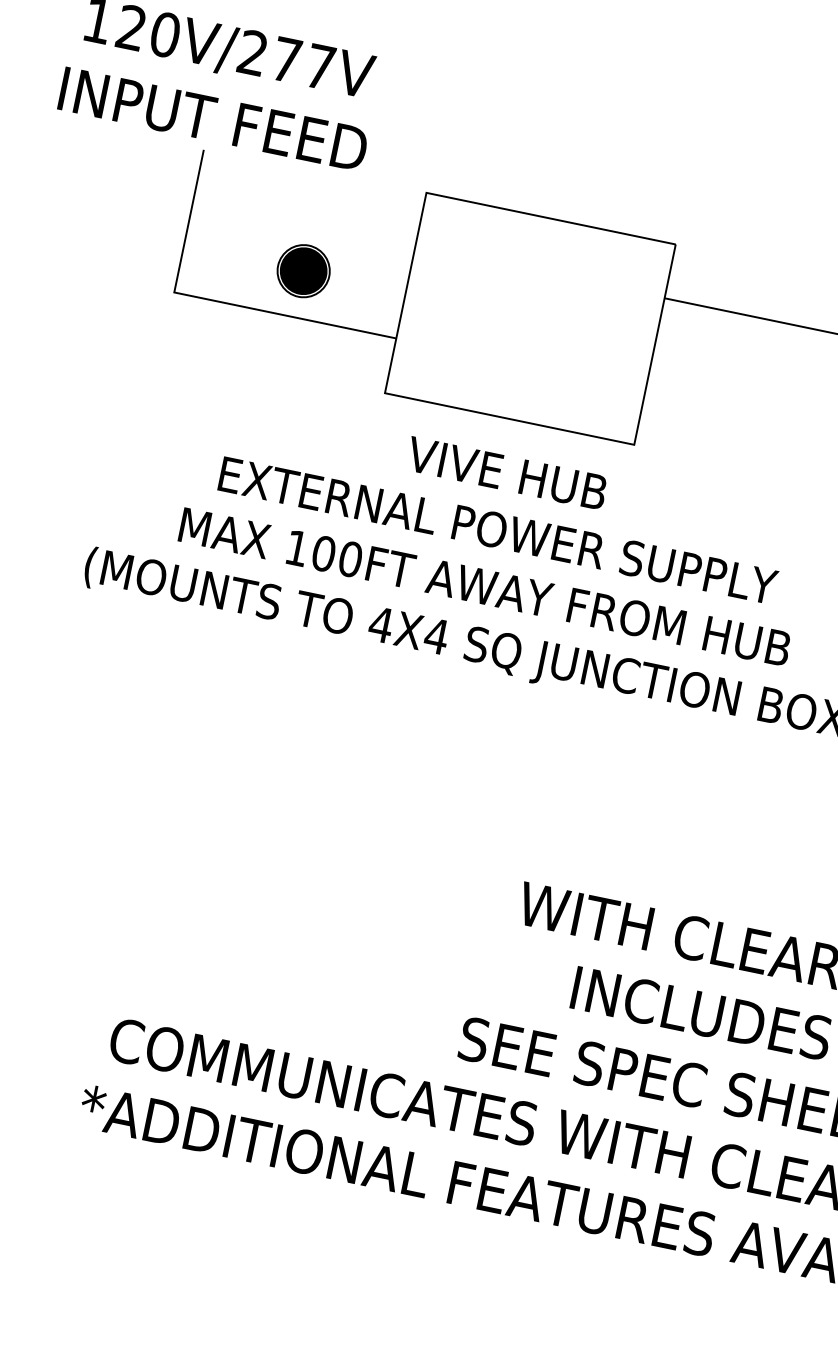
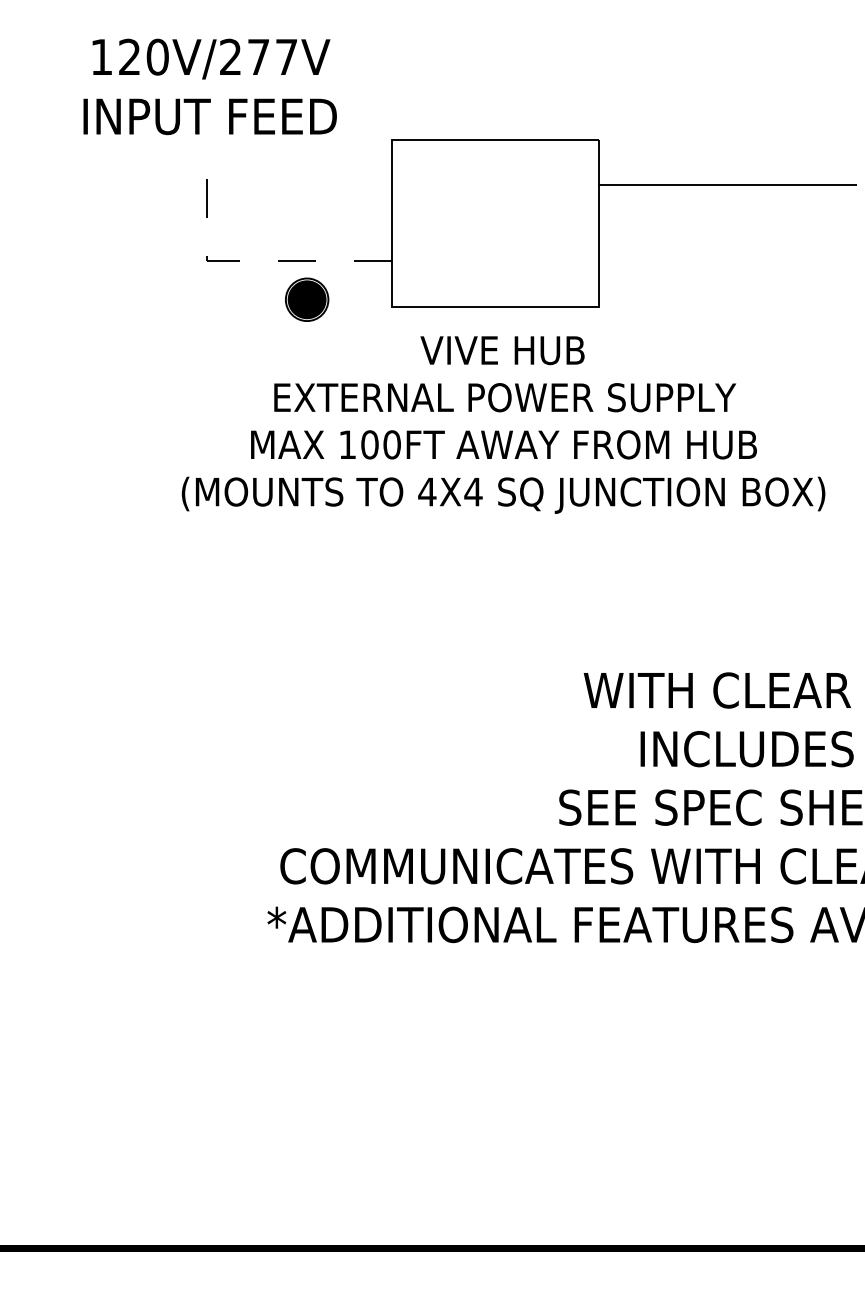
part: (304, 270) -> (307, 299), moved
line: (212, 300) -> (239, 261), solid -> dashed

